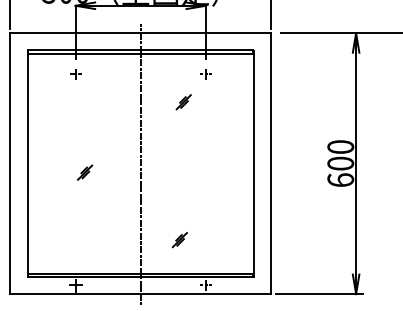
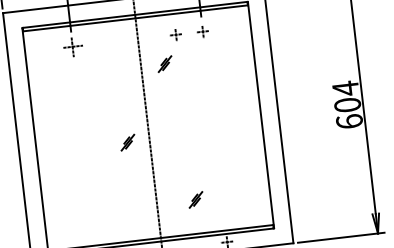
part: (75, 74) -> (72, 46), size x1.6
part: (178, 74) -> (175, 34), added
part: (183, 102) -> (164, 64), moved
text: (340, 146) -> (345, 88), 600 -> 604
part: (85, 172) -> (128, 142), moved

